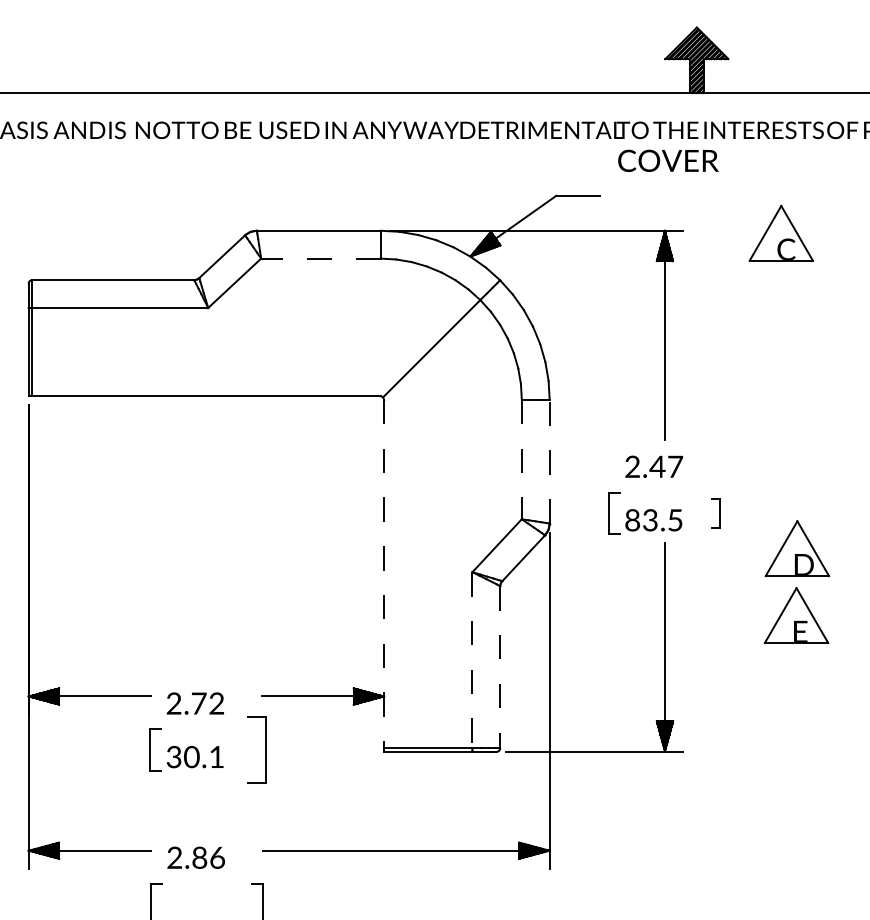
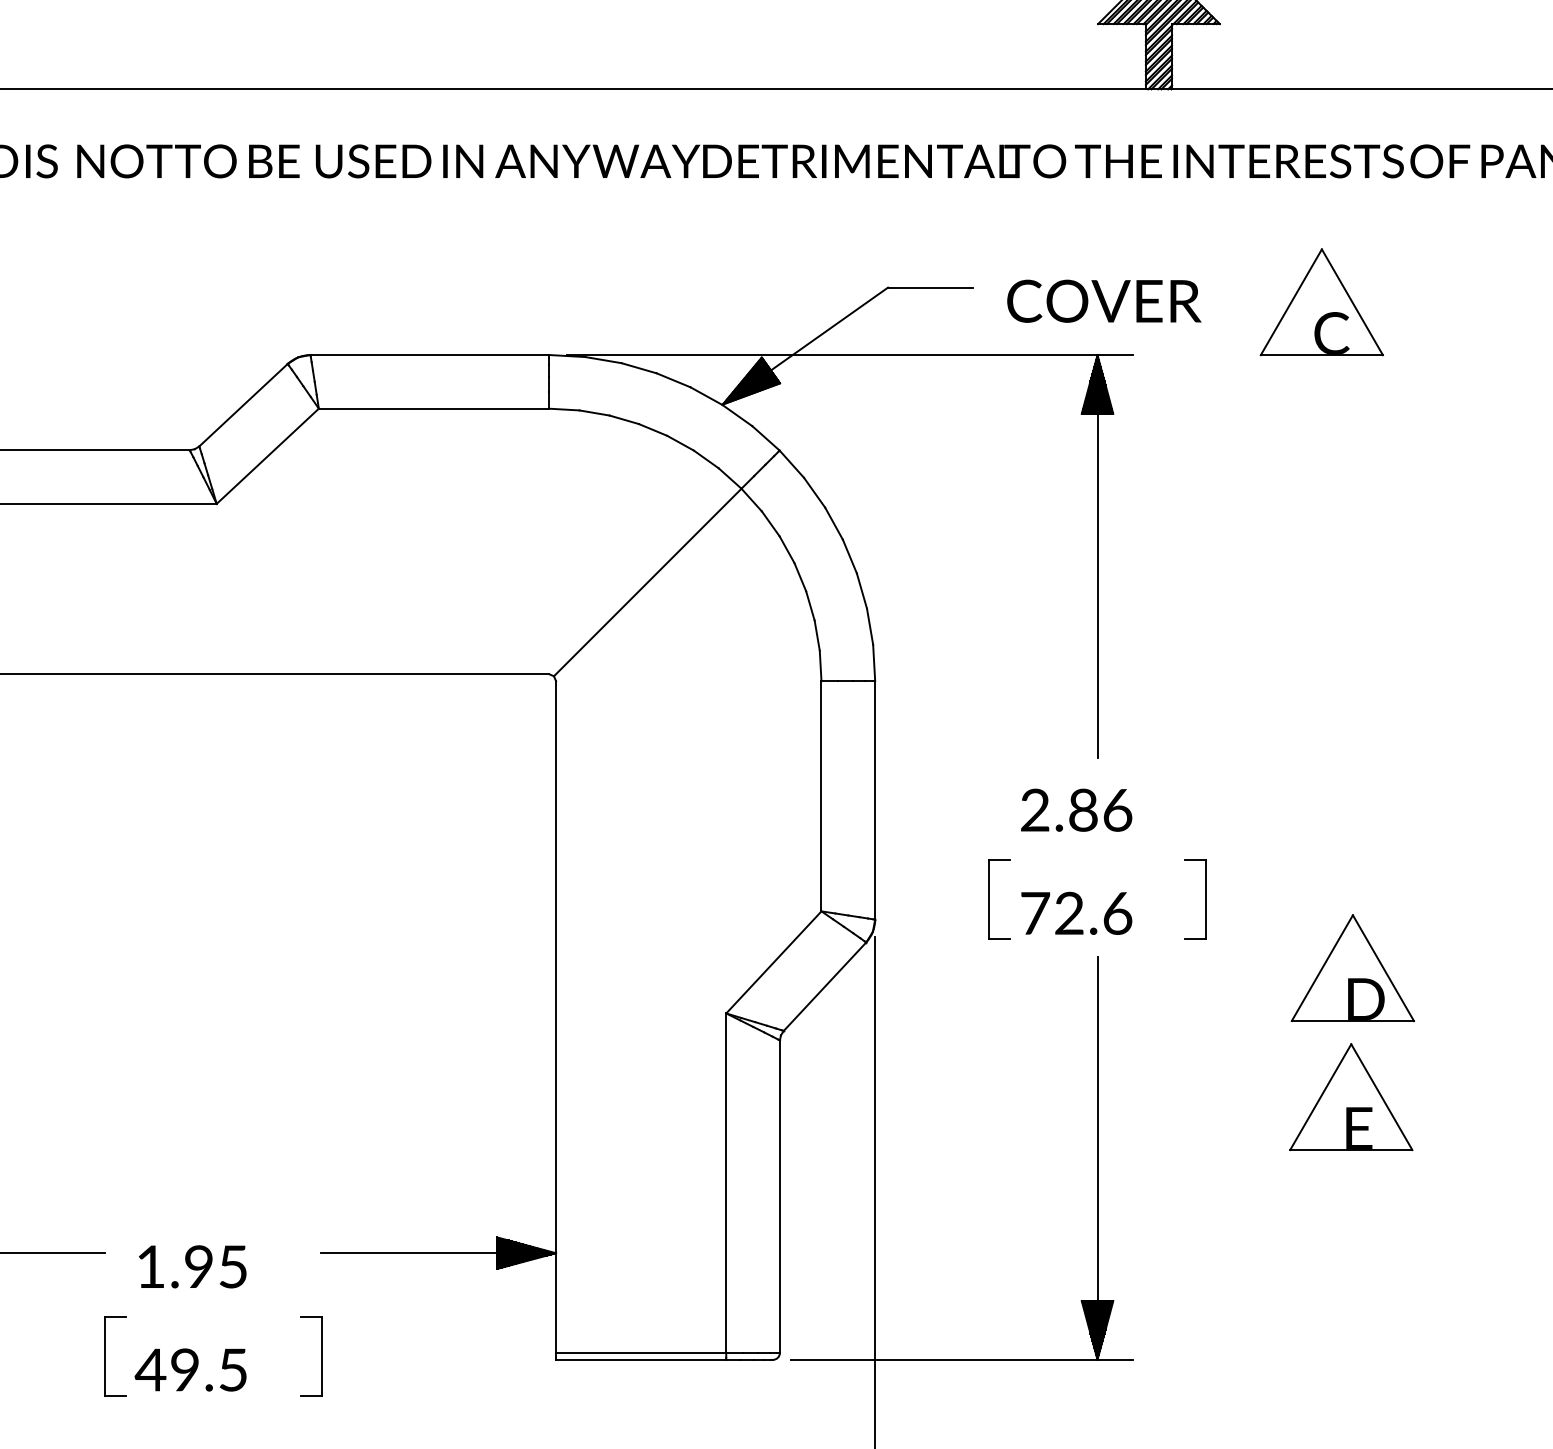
text: (668, 160) -> (1104, 300), moved
part: (780, 232) -> (1320, 300), moved
line: (320, 258) -> (433, 408), dashed -> solid
line: (521, 459) -> (820, 796), dashed -> solid
line: (549, 461) -> (874, 800), dashed -> solid
text: (666, 466) -> (1100, 809), 2.47 -> 2.86
part: (715, 513) -> (1194, 900), size x1.43
text: (653, 520) -> (1075, 913), 83.5 -> 72.6
line: (384, 574) -> (556, 1017), dashed -> solid
line: (472, 660) -> (726, 1183), dashed -> solid
line: (500, 667) -> (780, 1197), dashed -> solid
text: (194, 703) -> (190, 1266), 2.72 -> 1.95
part: (257, 749) -> (311, 1355), size x0.62
text: (194, 756) -> (190, 1368), 30.1 -> 49.5

